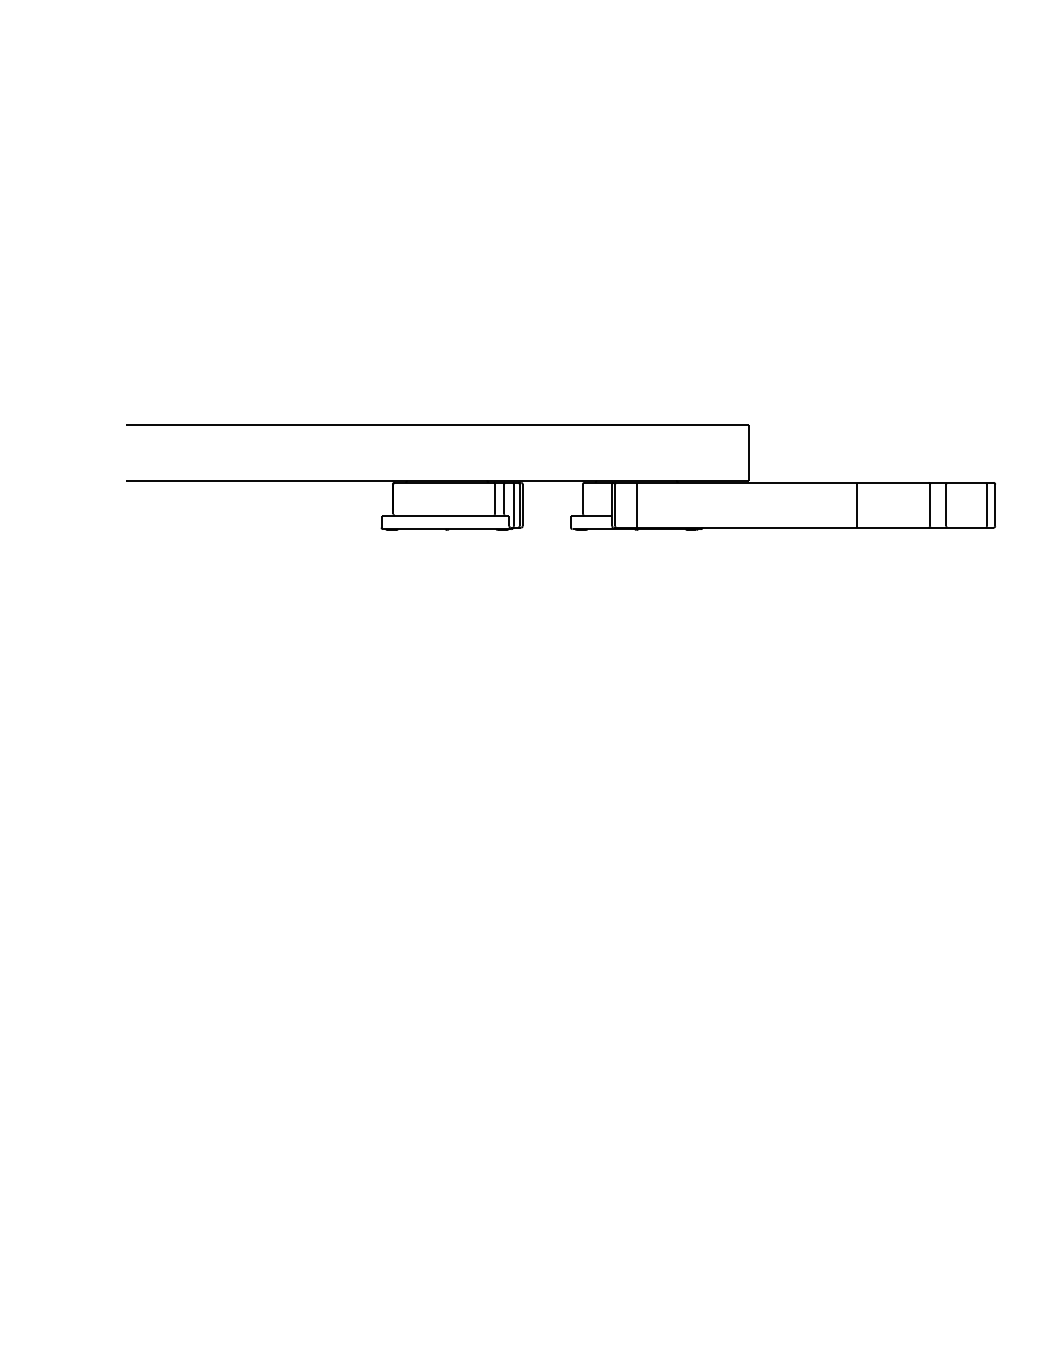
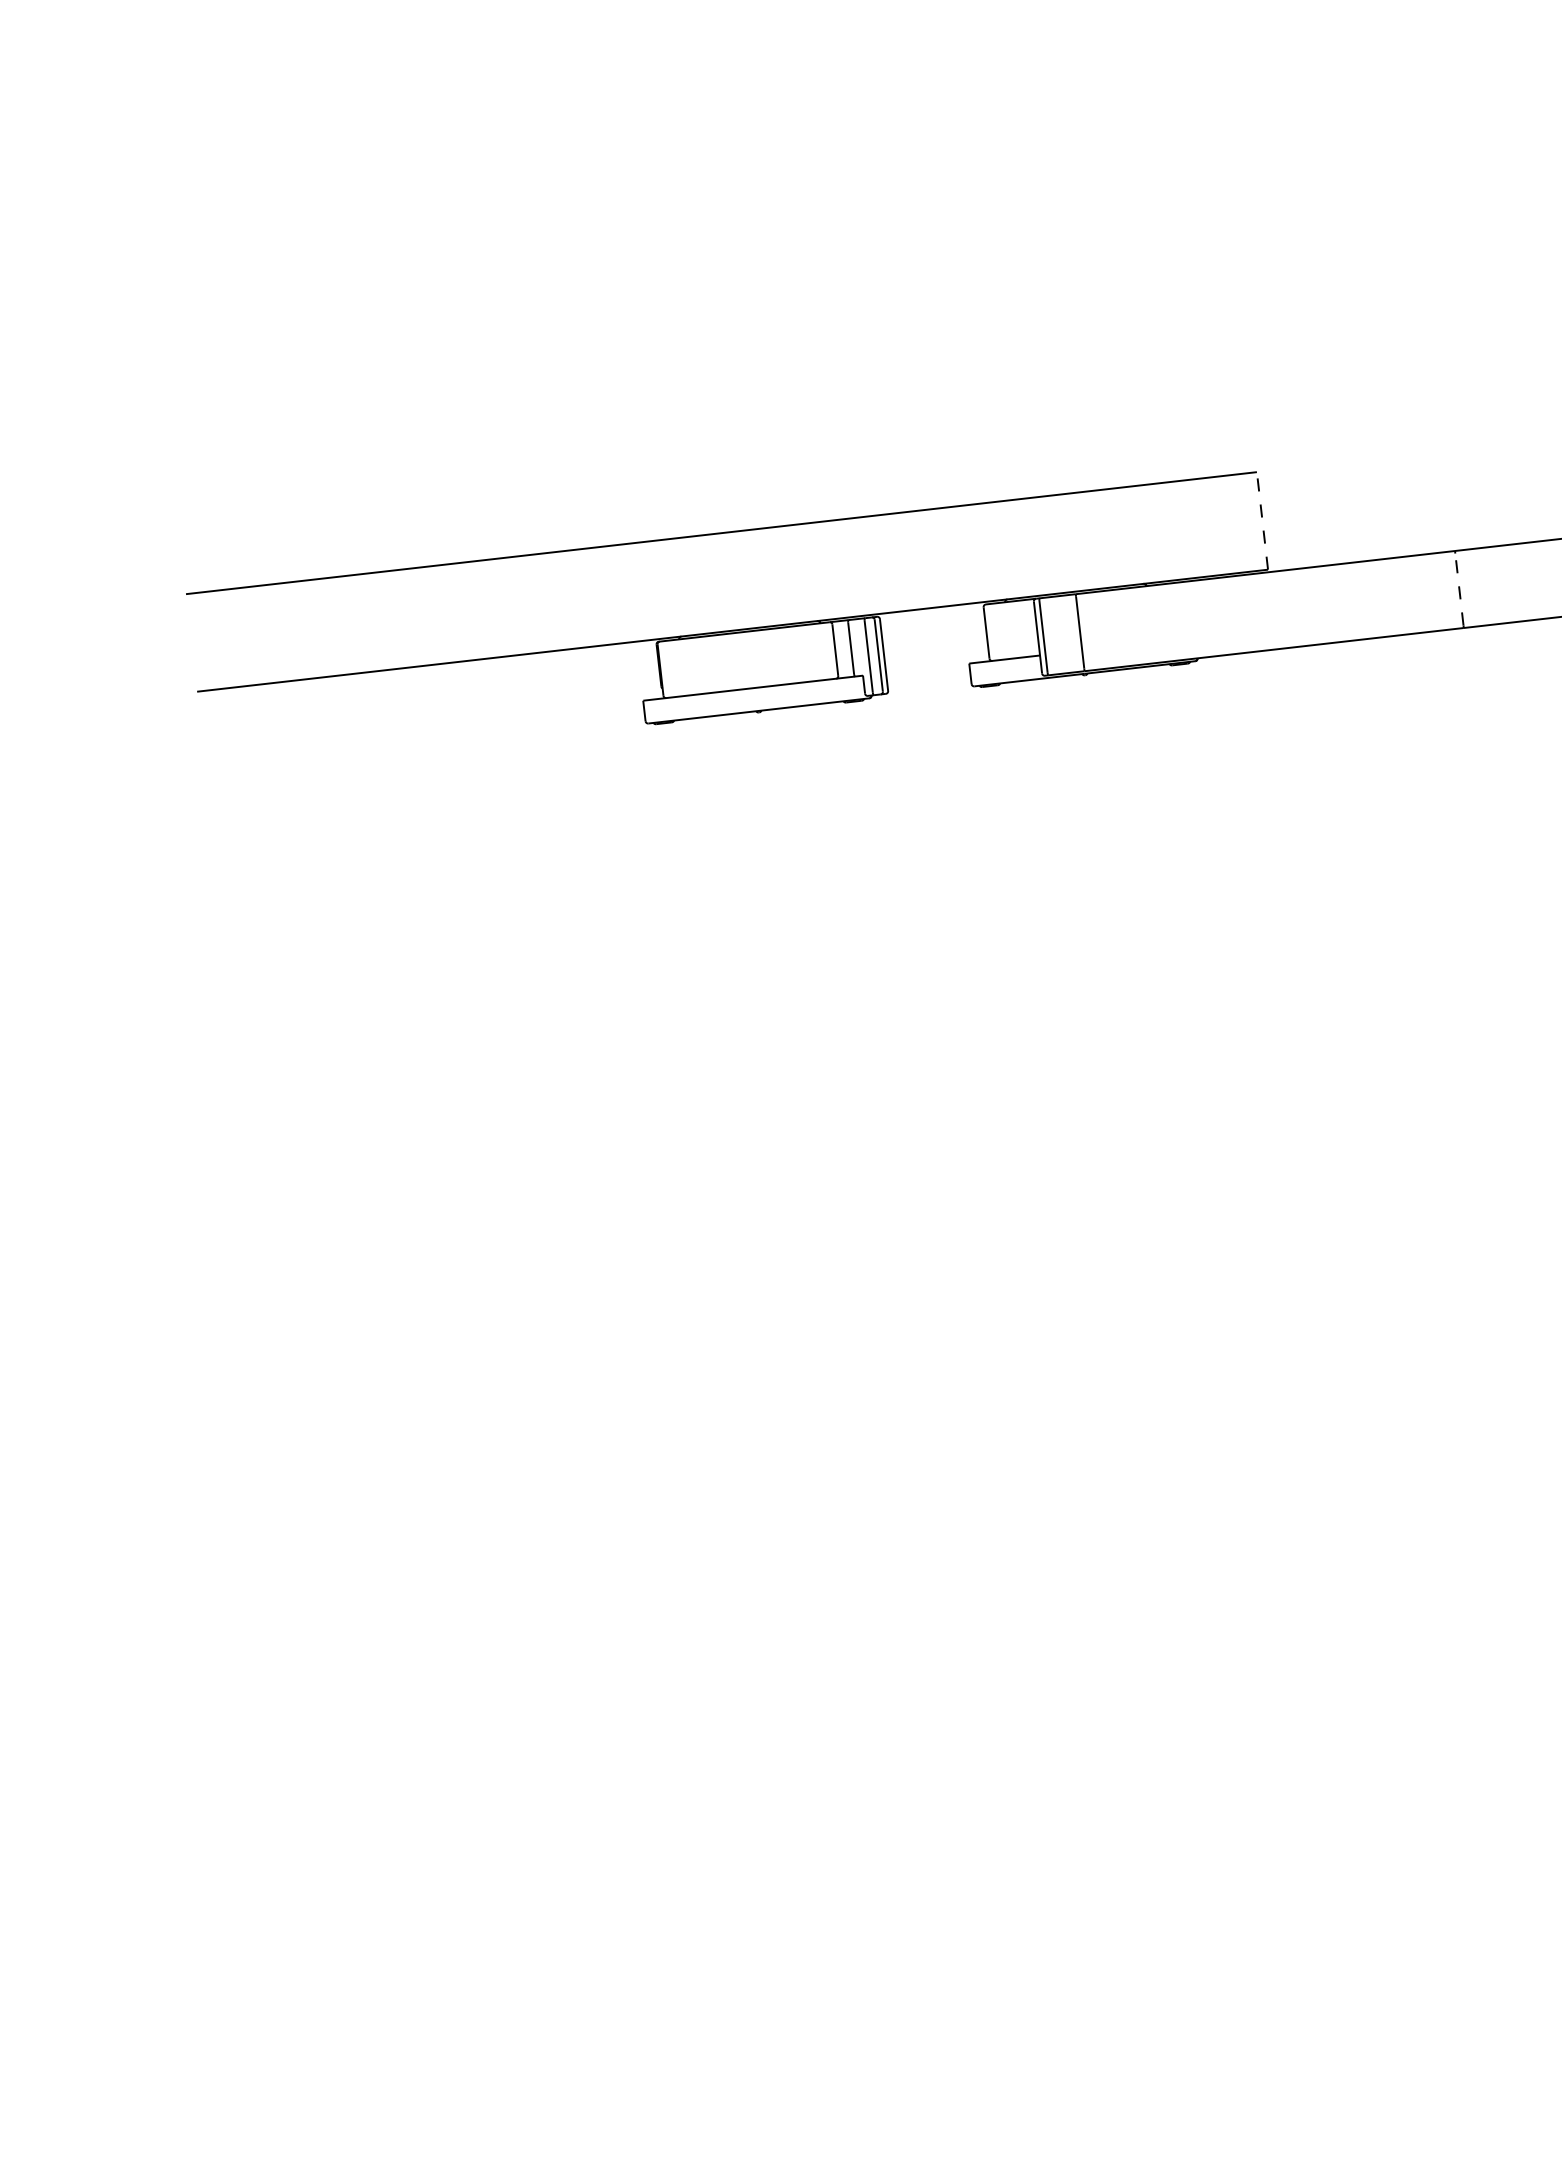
line: (748, 452) -> (1262, 520), solid -> dashed
line: (857, 505) -> (1460, 589), solid -> dashed

